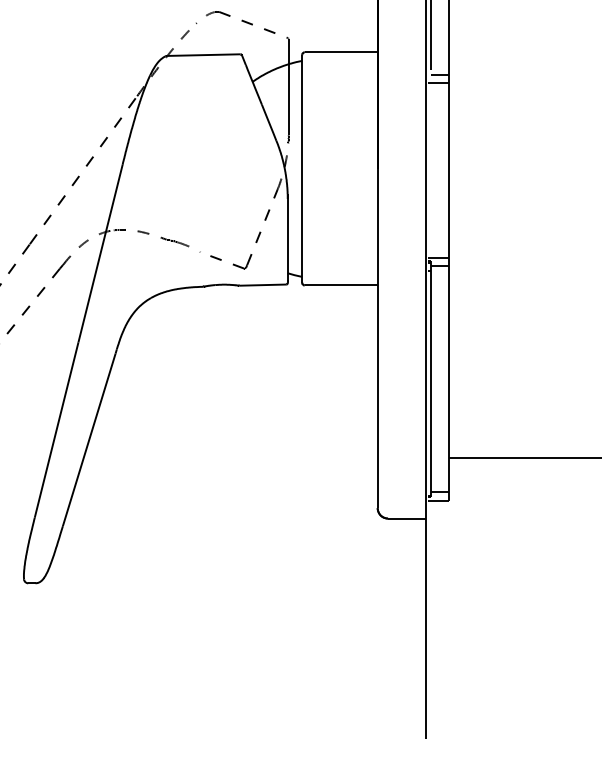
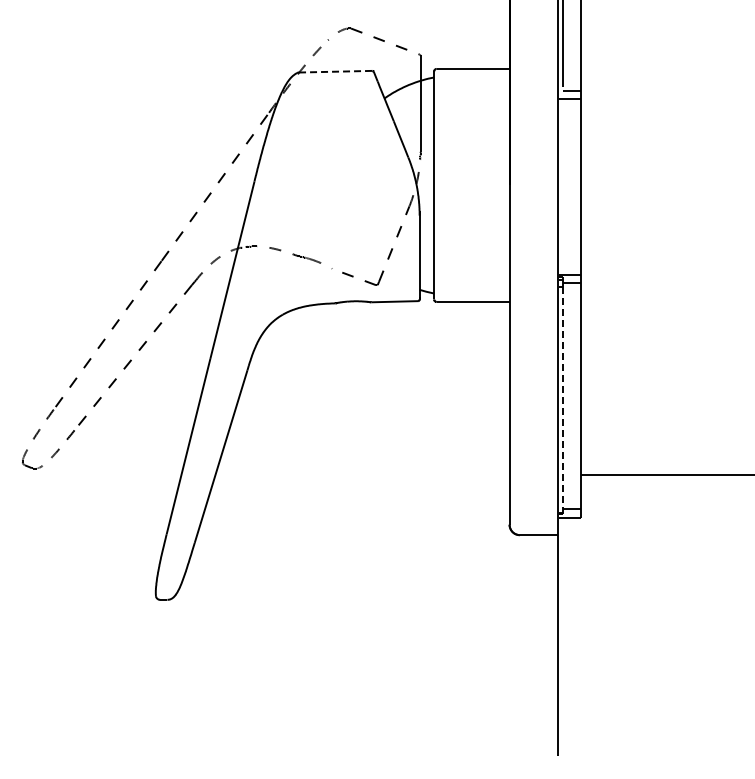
line: (203, 54) -> (335, 71), solid -> dashed
line: (430, 382) -> (562, 399), solid -> dashed

